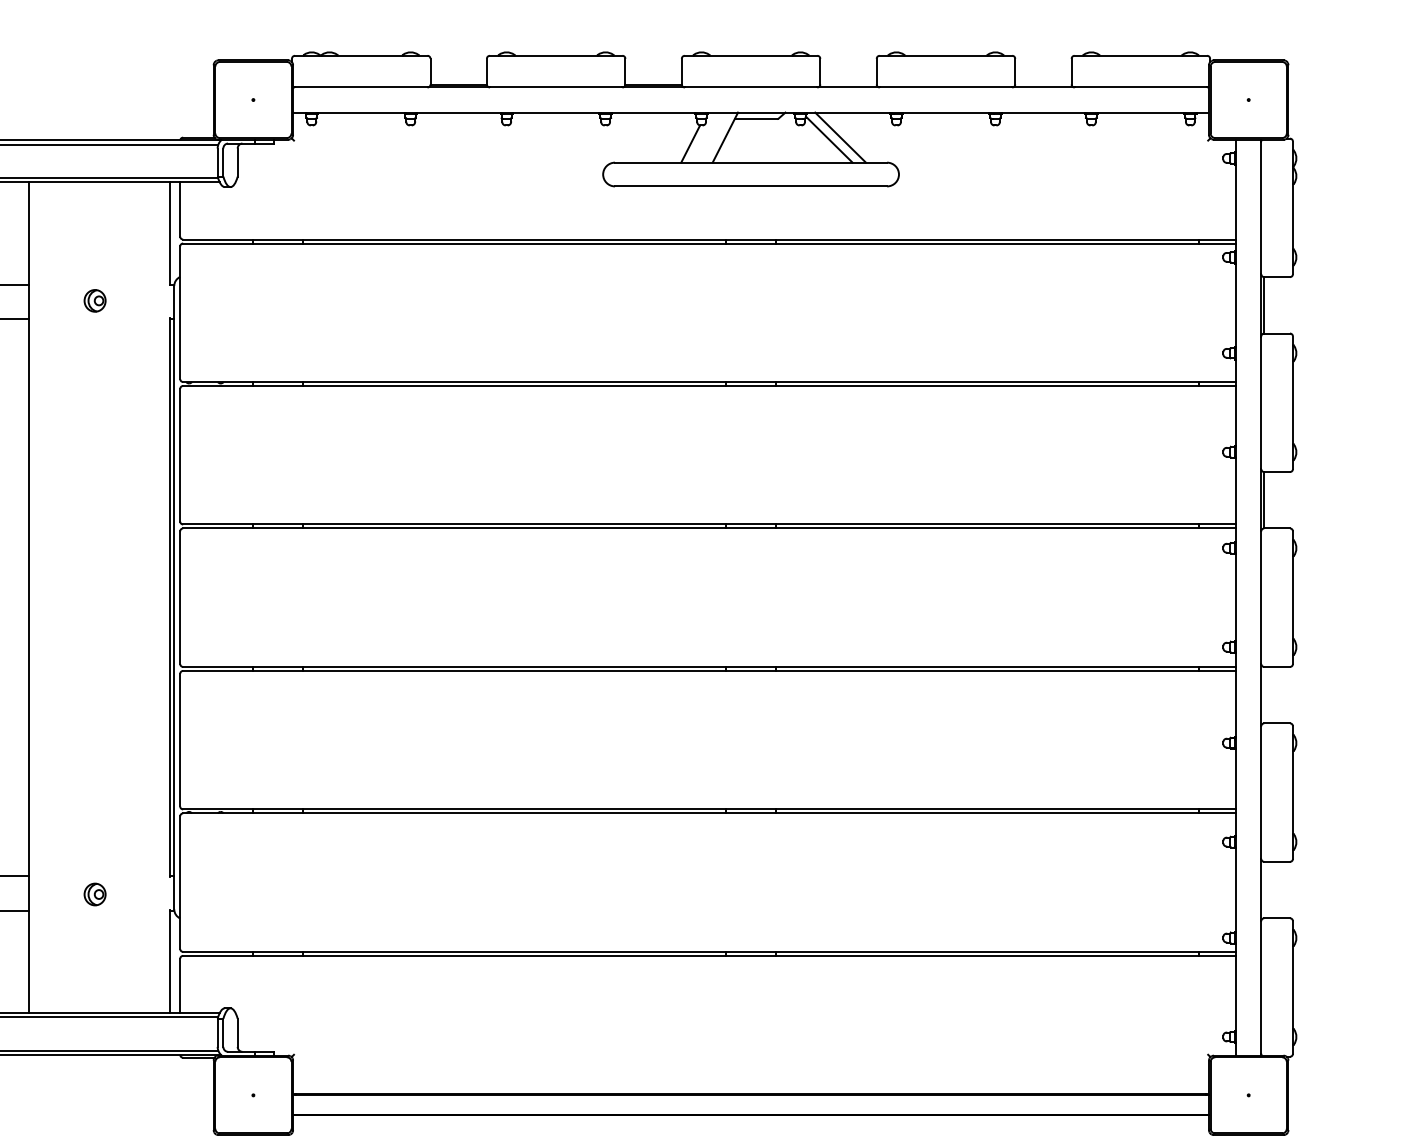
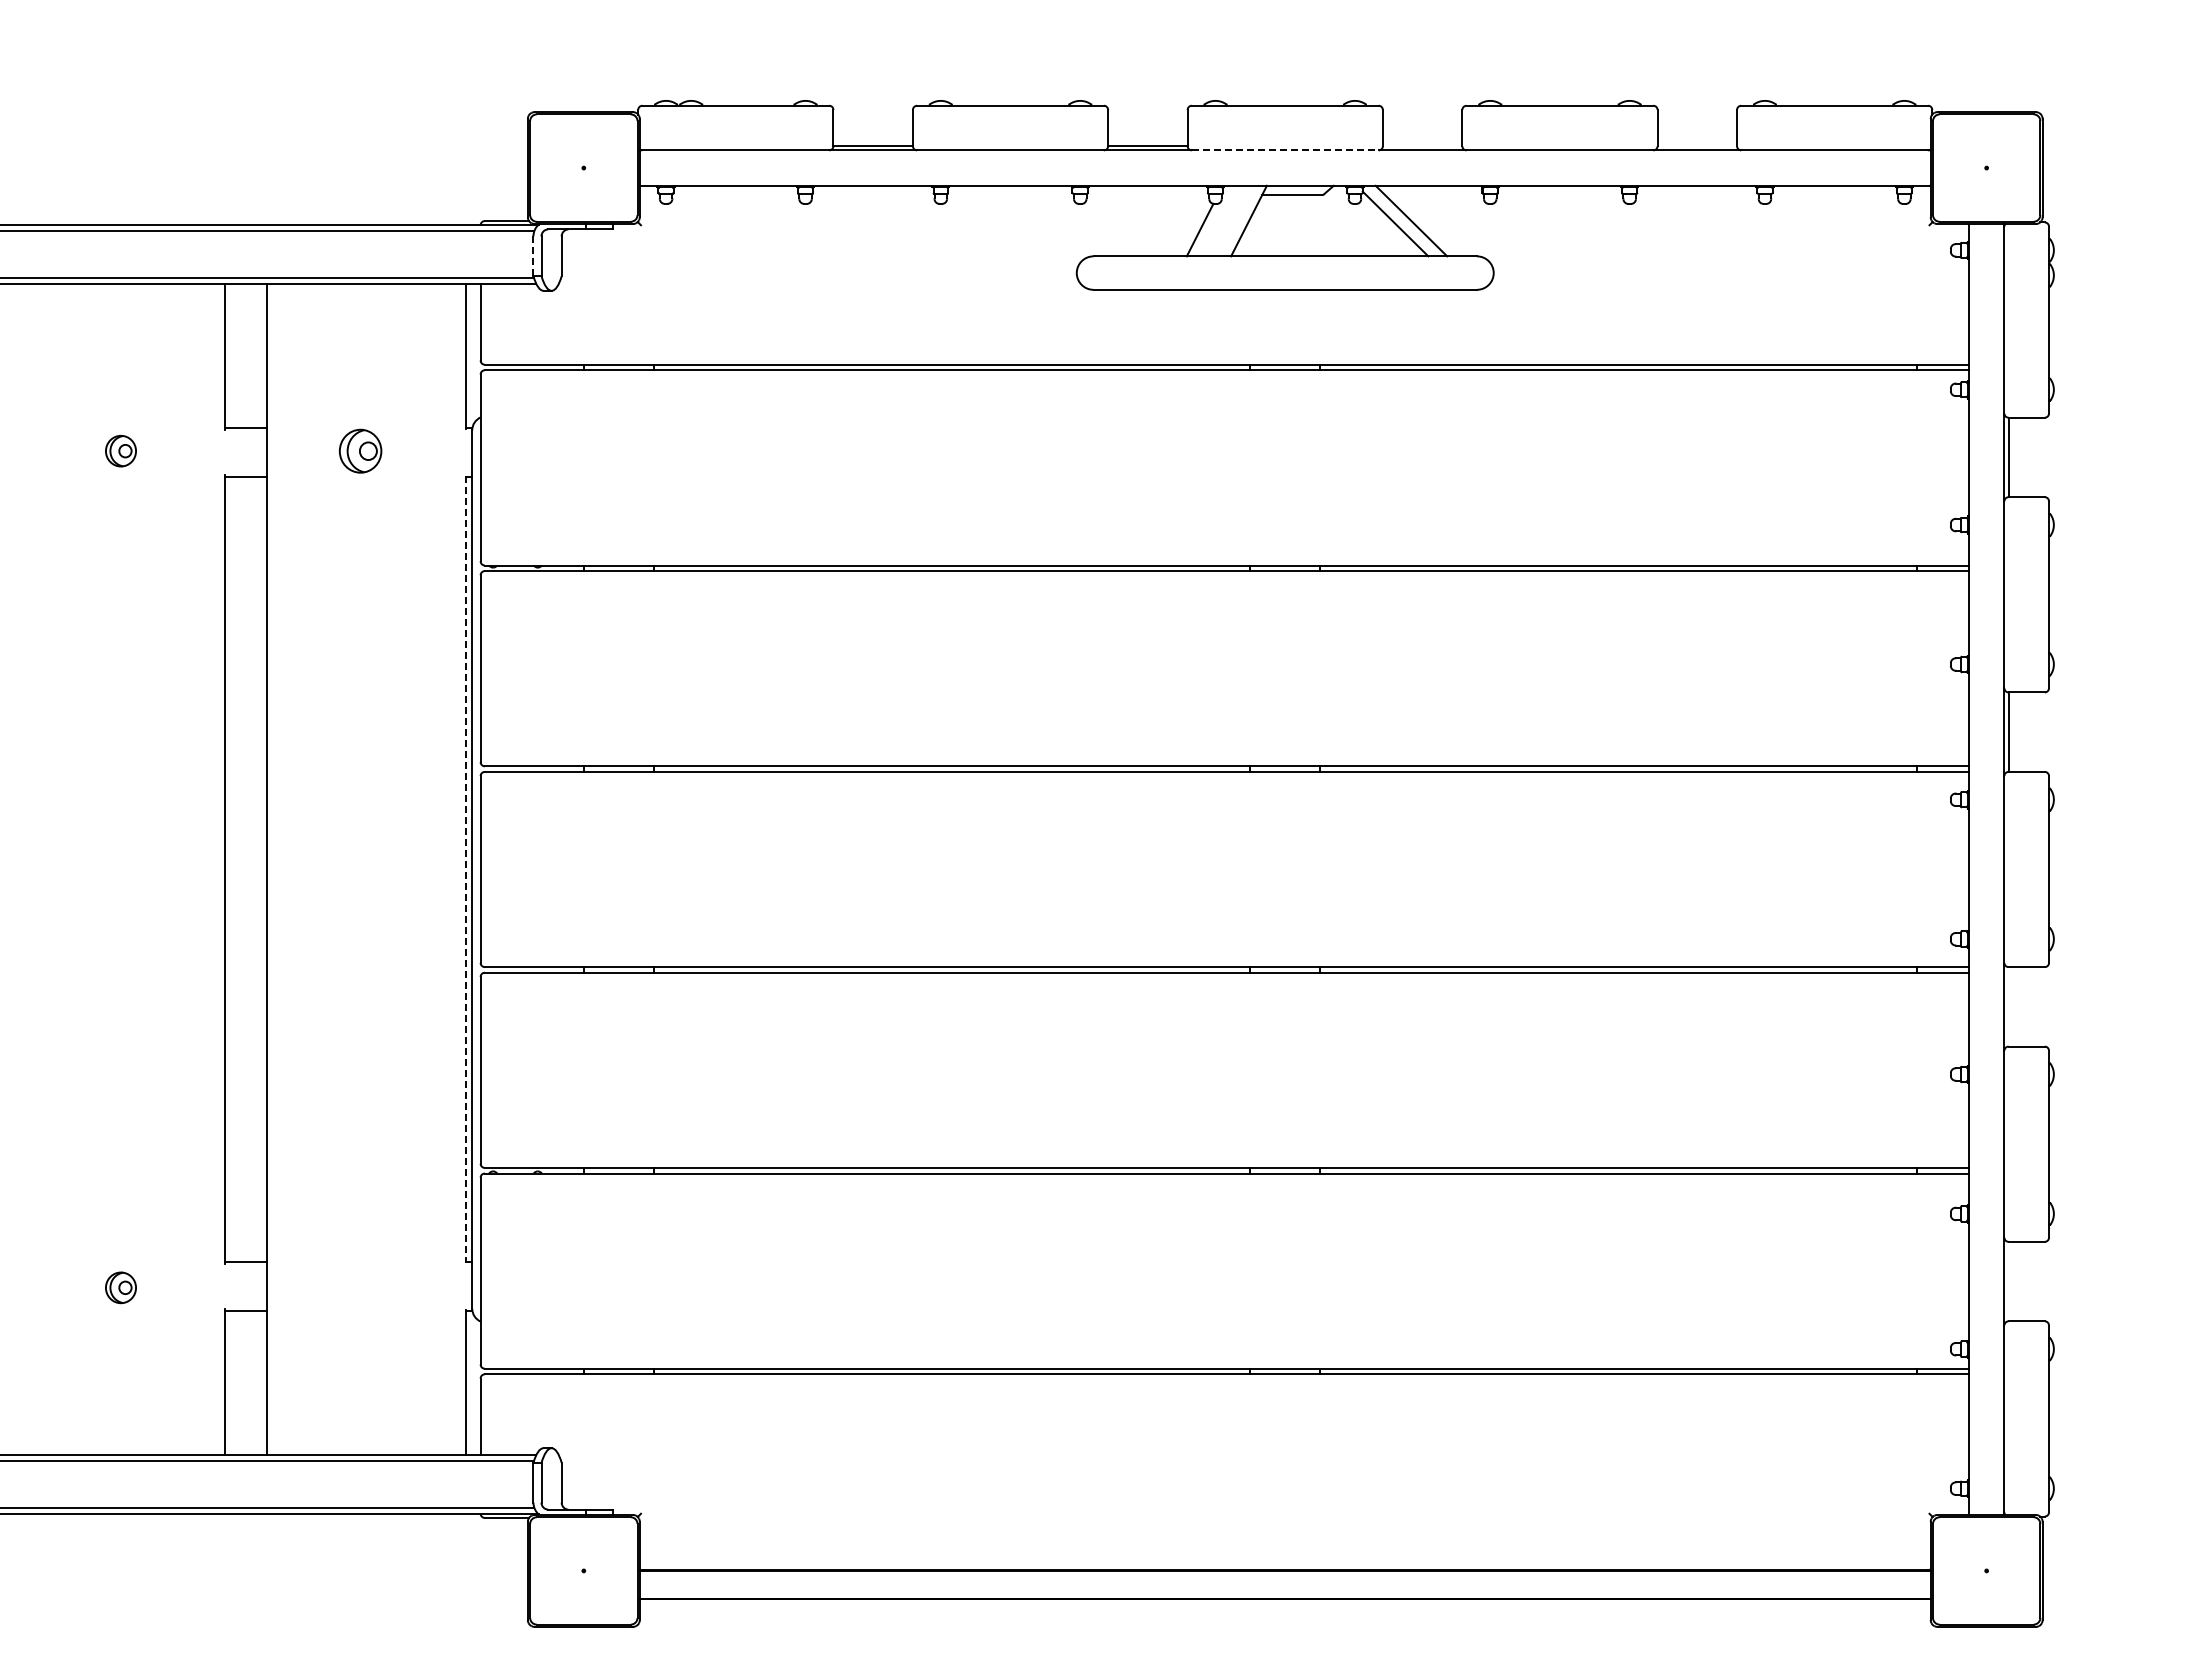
line: (751, 87) -> (1285, 150), solid -> dashed
line: (217, 162) -> (533, 256), solid -> dashed
part: (94, 300) -> (360, 450), size x1.4
line: (169, 597) -> (465, 869), solid -> dashed
part: (94, 894) -> (360, 1287), removed

